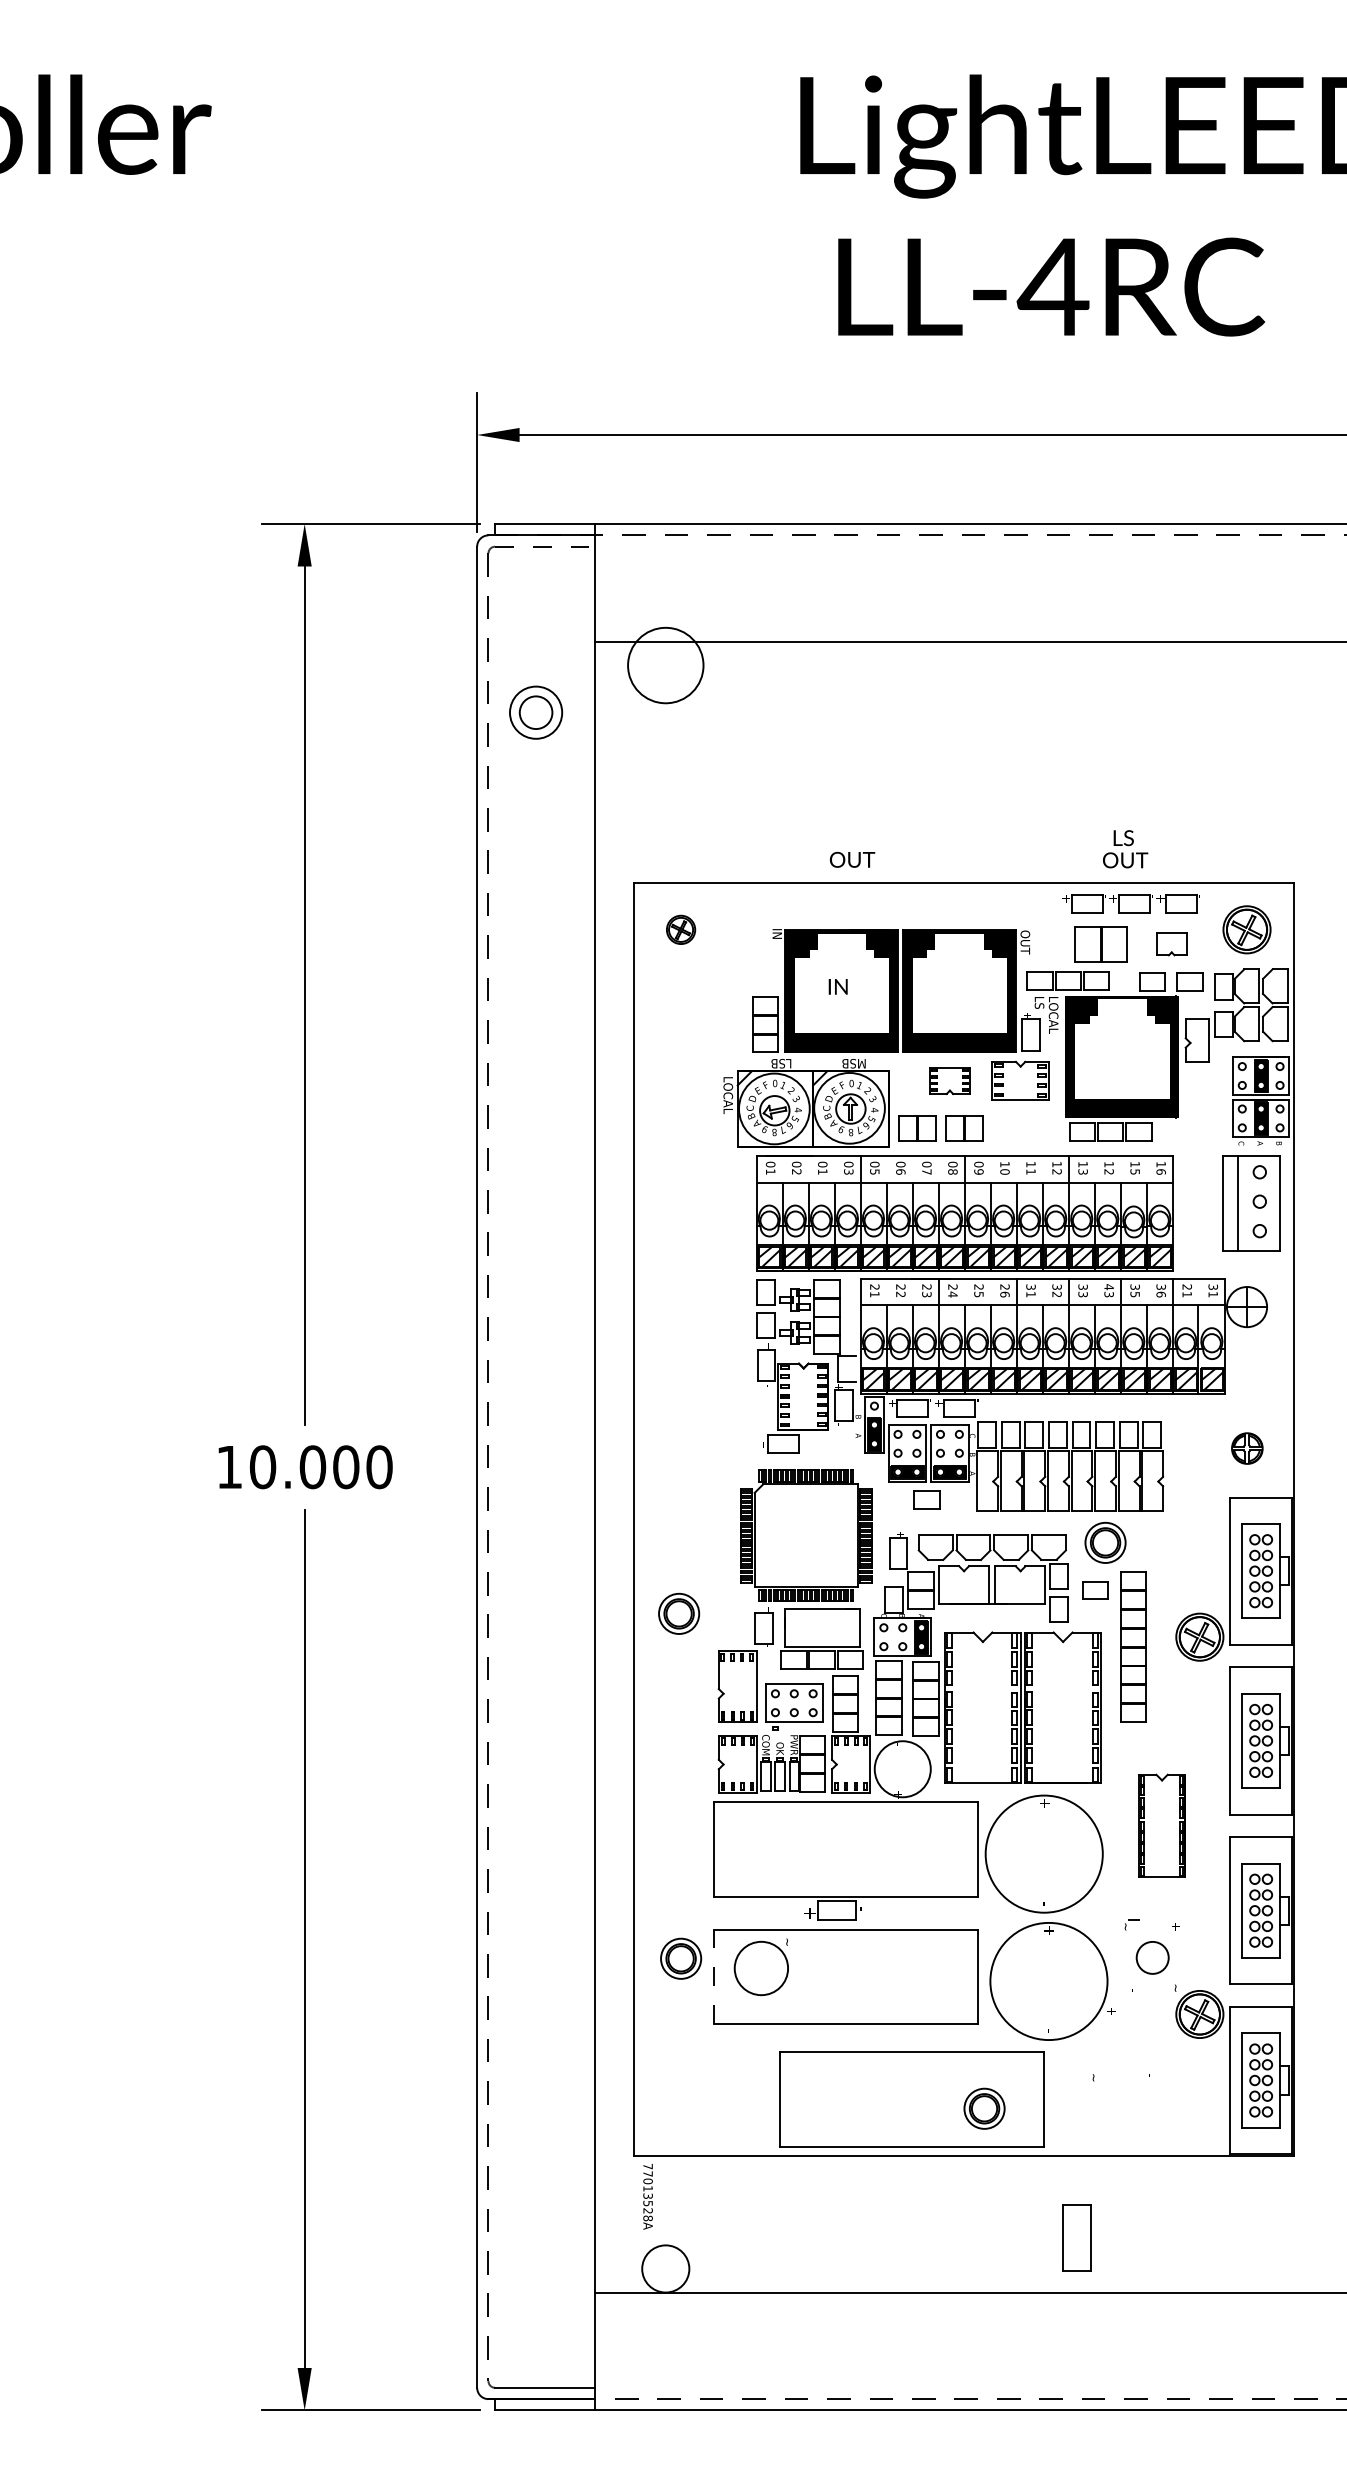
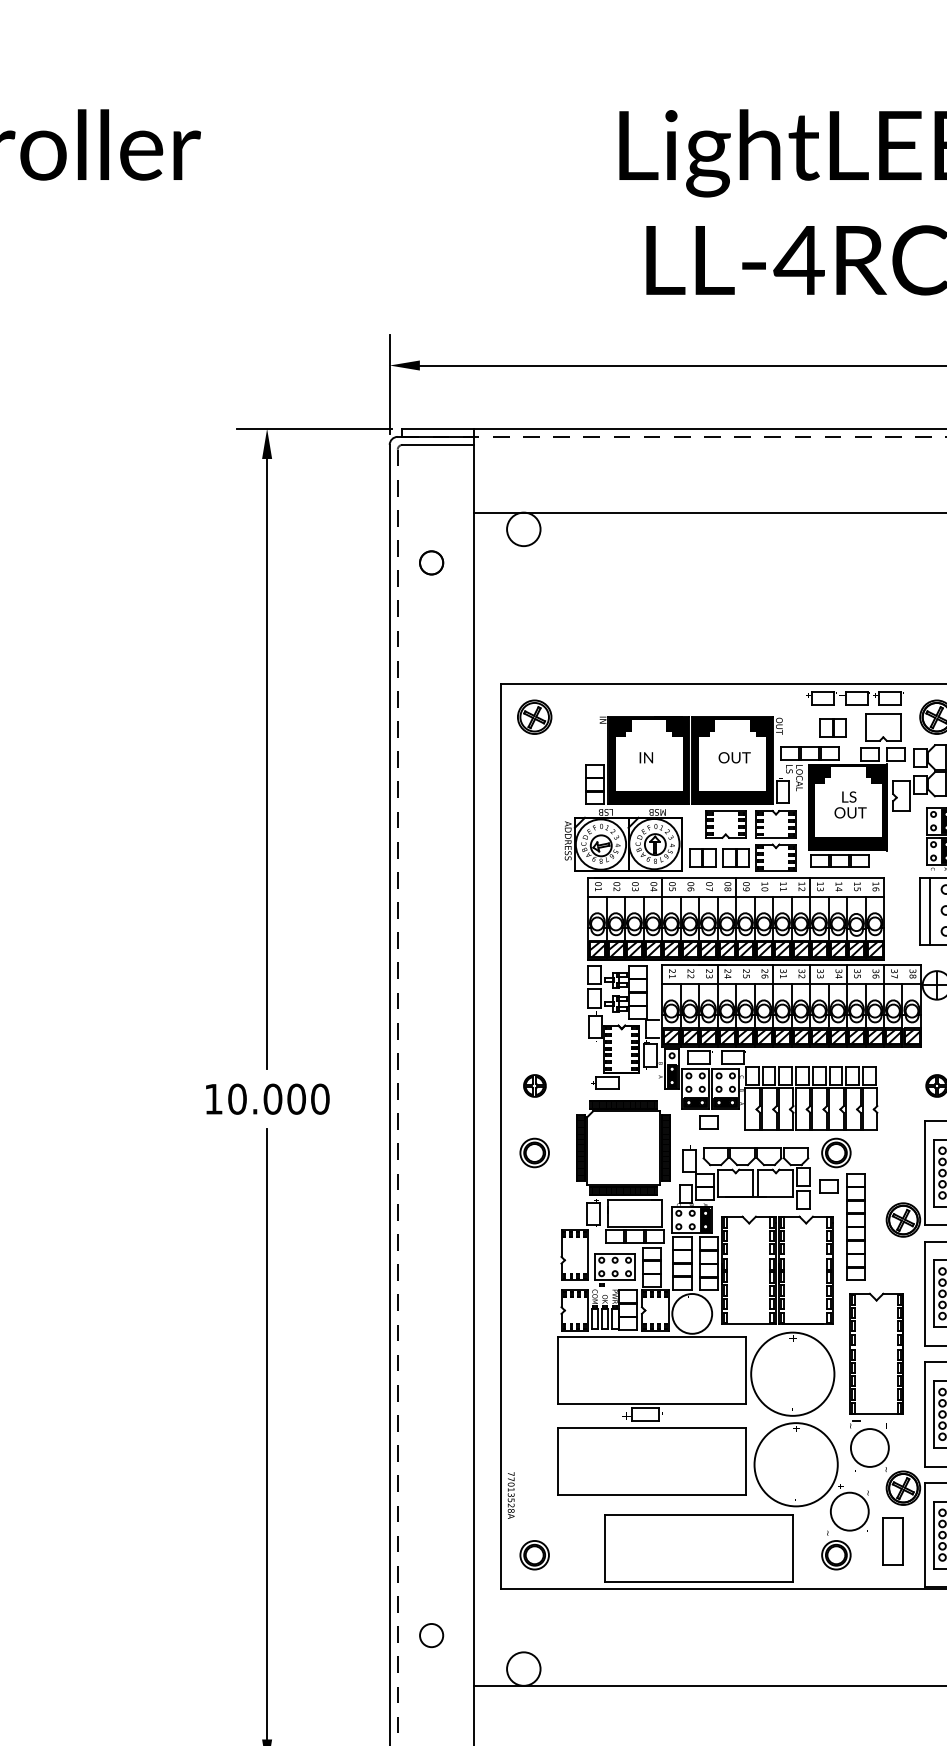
line: (545, 546) -> (438, 444), dashed -> solid
circle: (665, 665) -> (523, 529), size x0.62
circle: (535, 712) -> (431, 562), size x0.62
text: (1125, 849) -> (850, 805), moved
text: (852, 859) -> (734, 757), moved
part: (680, 929) -> (534, 717), size x1.67
part: (1171, 943) -> (883, 726), size x1.67
part: (1101, 944) -> (833, 727), size x0.71
part: (949, 1080) -> (725, 824), size x1.43
text: (728, 1103) -> (568, 840), LOCAL -> ADDRESS
part: (1020, 1127) -> (775, 857), added
text: (822, 1171) -> (635, 889), 01 -> 03
text: (848, 1171) -> (653, 889), 03 -> 04
text: (1108, 1171) -> (838, 889), 12 -> 14
text: (1108, 1290) -> (838, 973), 43 -> 34
text: (1186, 1290) -> (893, 973), 21 -> 37
text: (1213, 1294) -> (913, 976), 31 -> 38
part: (681, 1448) -> (534, 1085), added
part: (679, 1613) -> (534, 1152), moved
part: (1161, 1825) -> (876, 1353), size x1.67
circle: (1152, 1957) -> (869, 1447), size x1.67
part: (681, 1958) -> (534, 1555), moved
part: (760, 1967) -> (849, 1510), moved
line: (714, 1976) -> (558, 1461), dashed -> solid
part: (984, 2108) -> (836, 1555), moved
text: (647, 2196) -> (510, 1495), moved
circle: (535, 2221) -> (431, 1635), added
part: (1076, 2237) -> (893, 1541), moved

